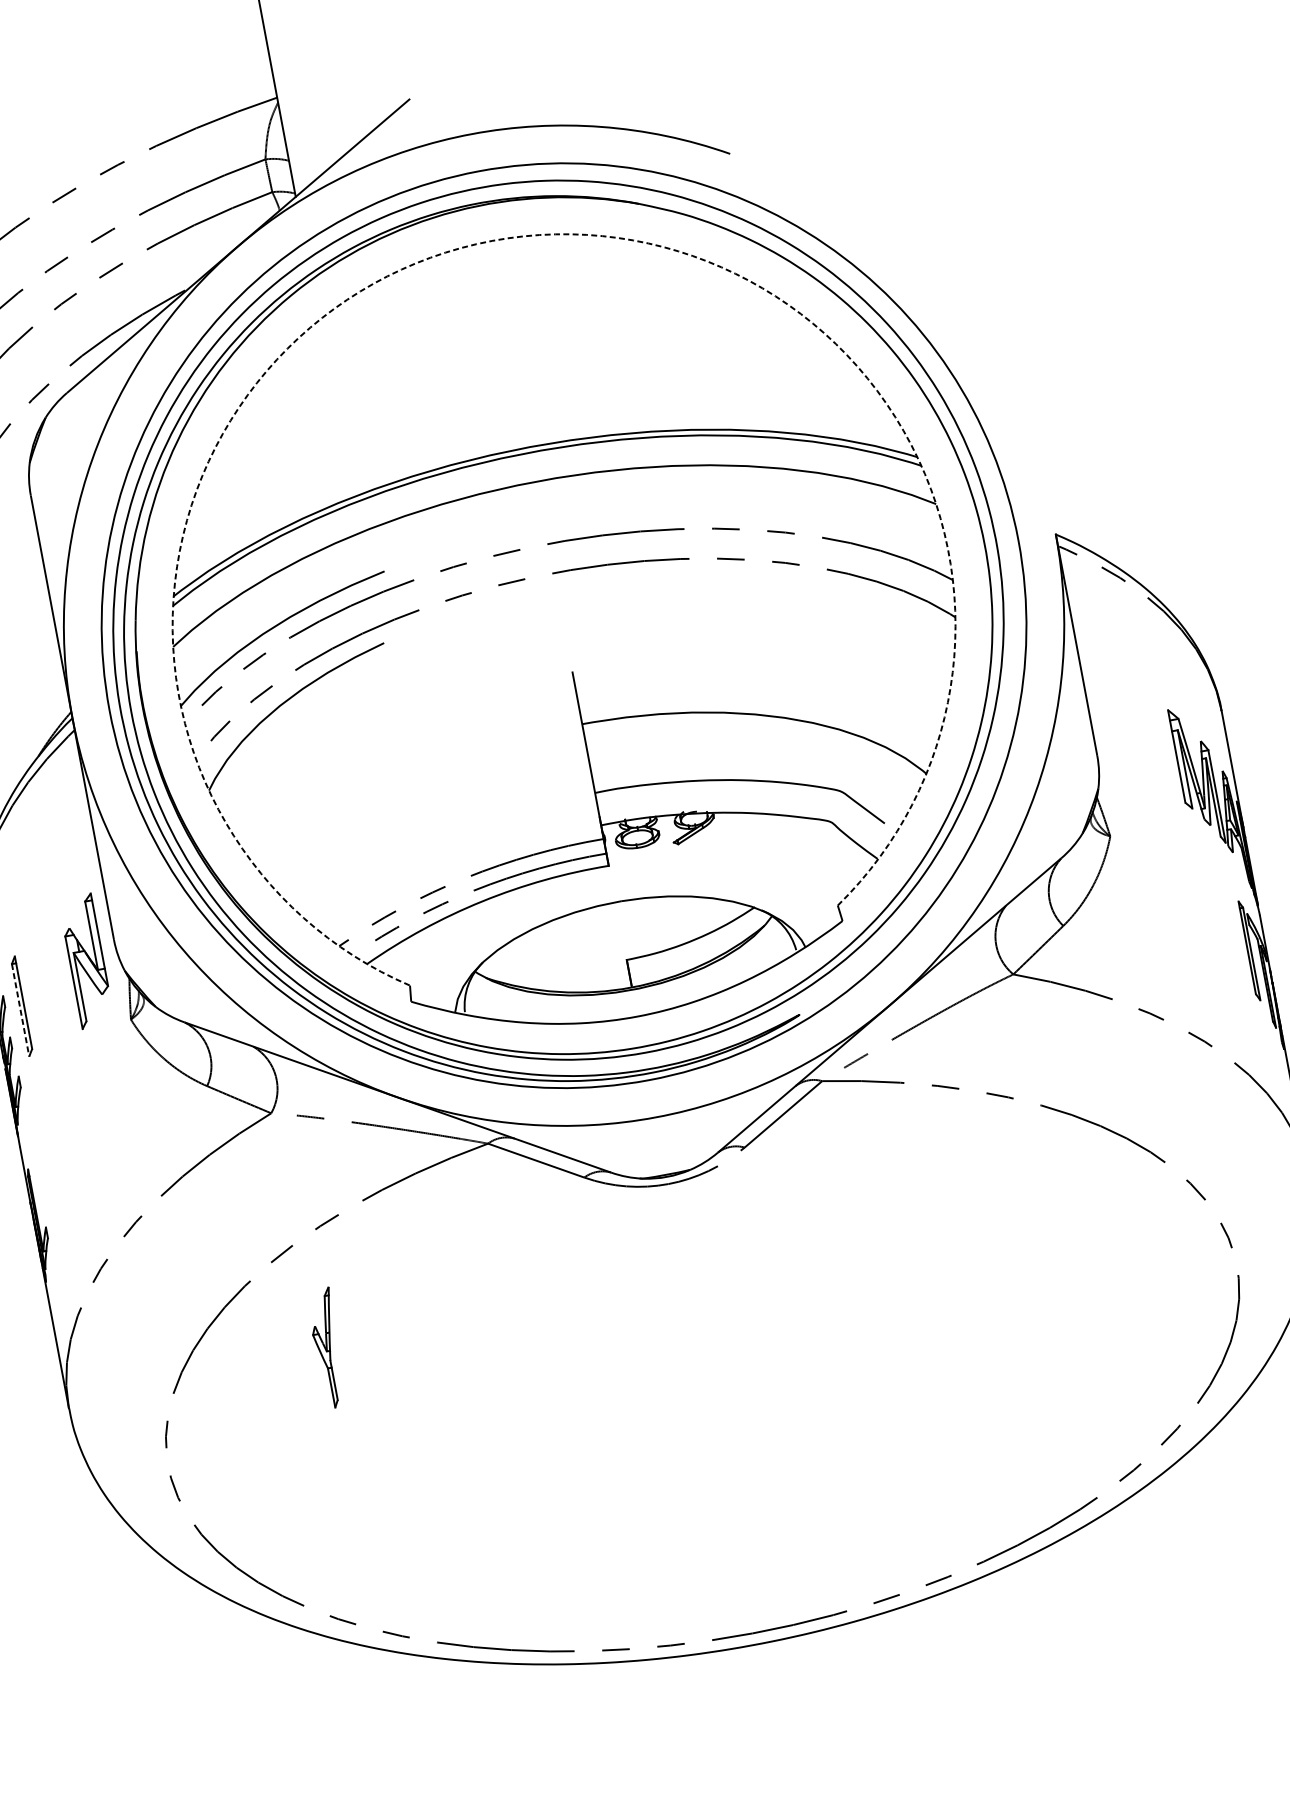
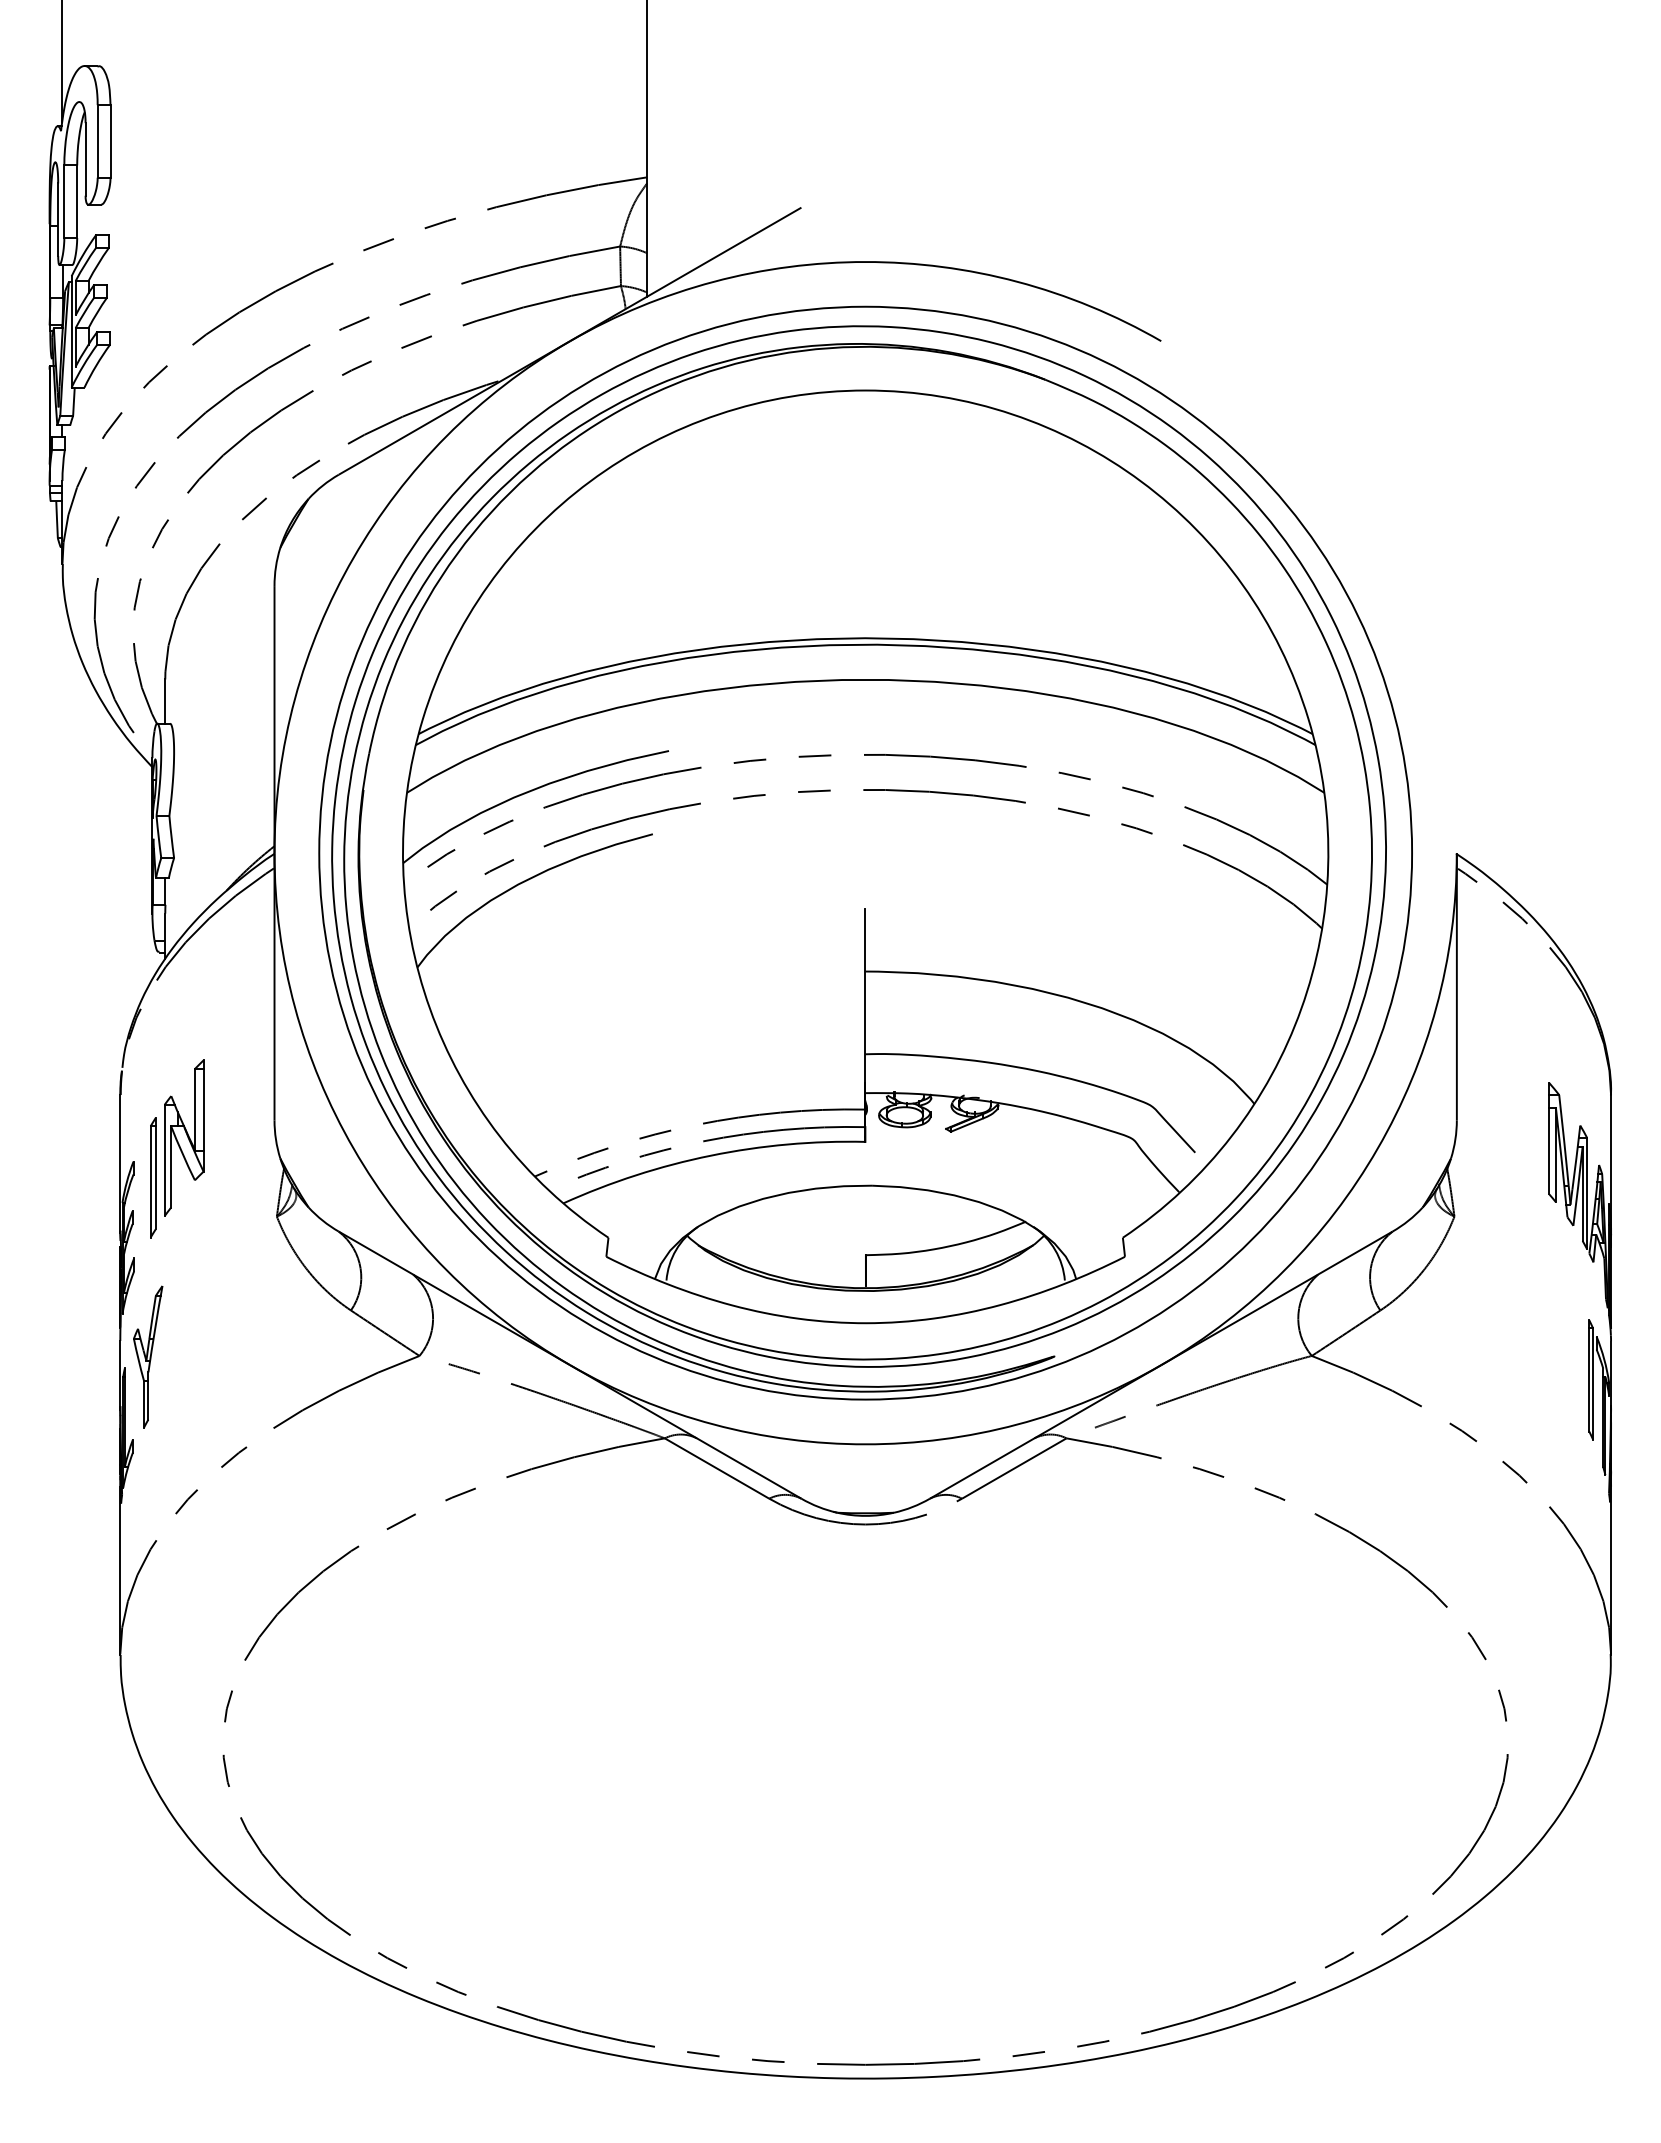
arc: (491, 240) -> (865, 390), dashed -> solid
part: (86, 960) -> (184, 1137), moved
line: (20, 1010) -> (150, 1181), dashed -> solid
part: (328, 1347) -> (148, 1356), moved

